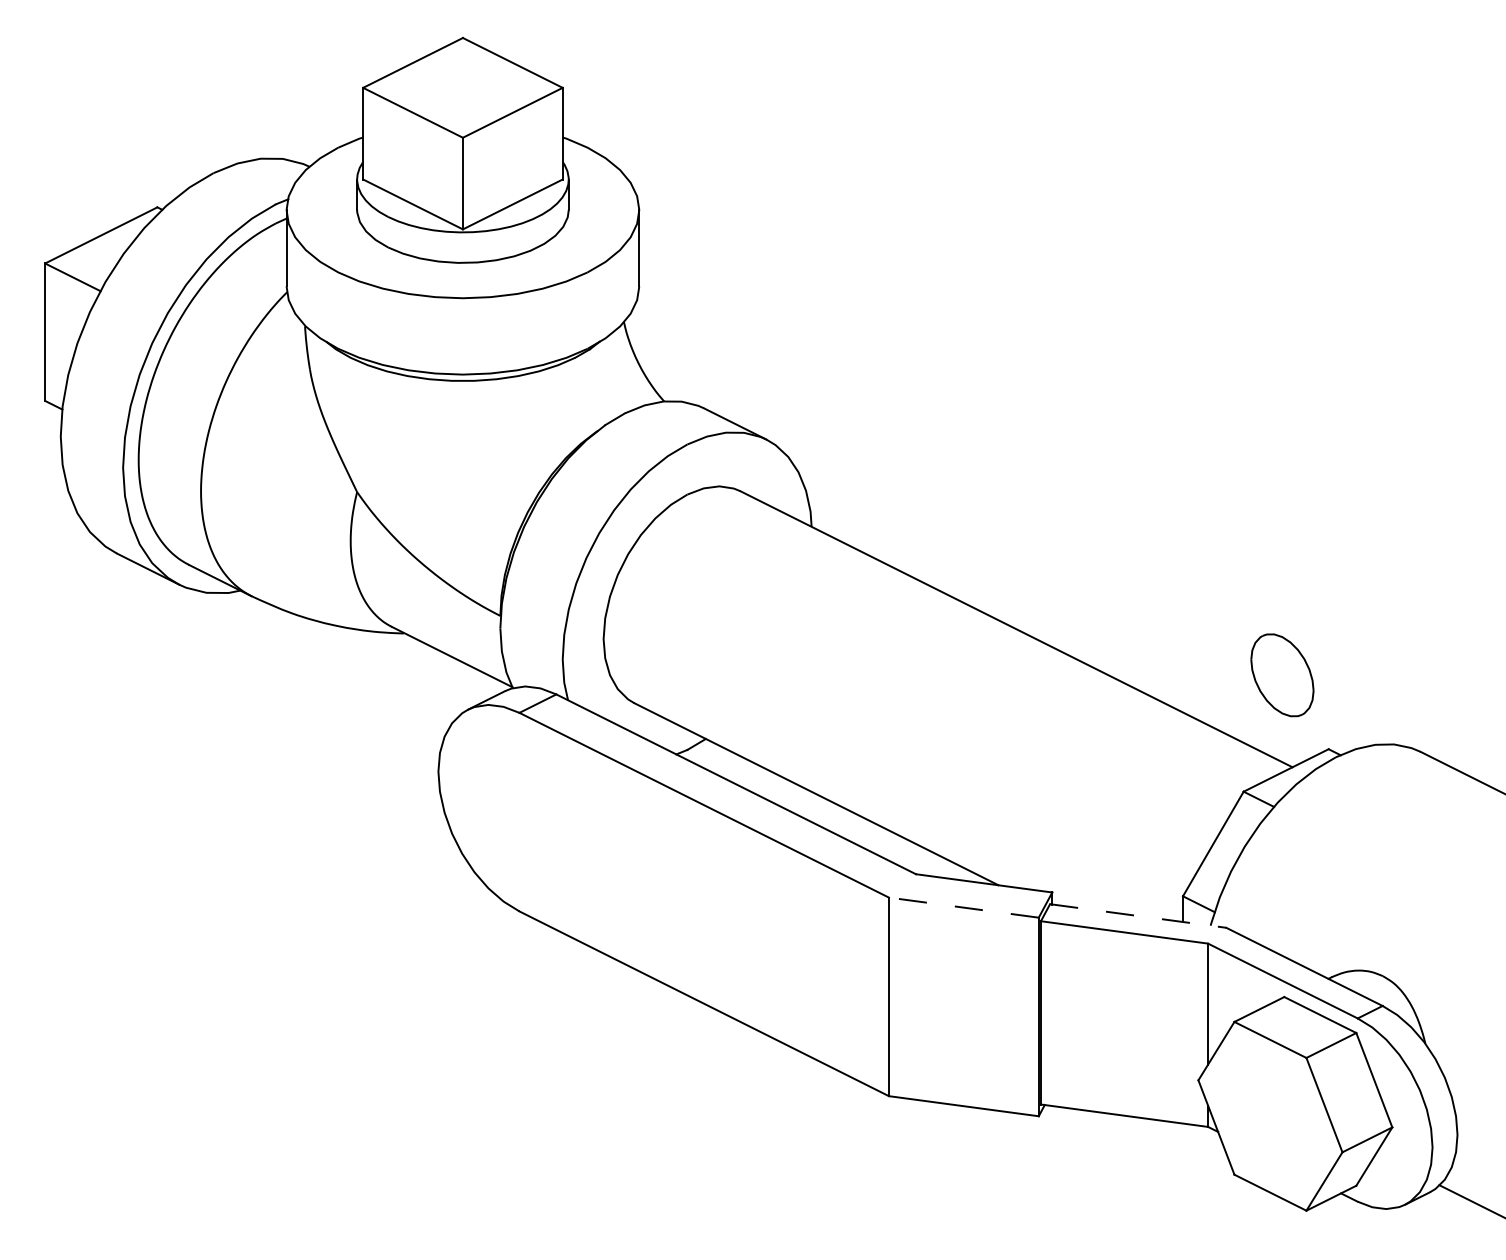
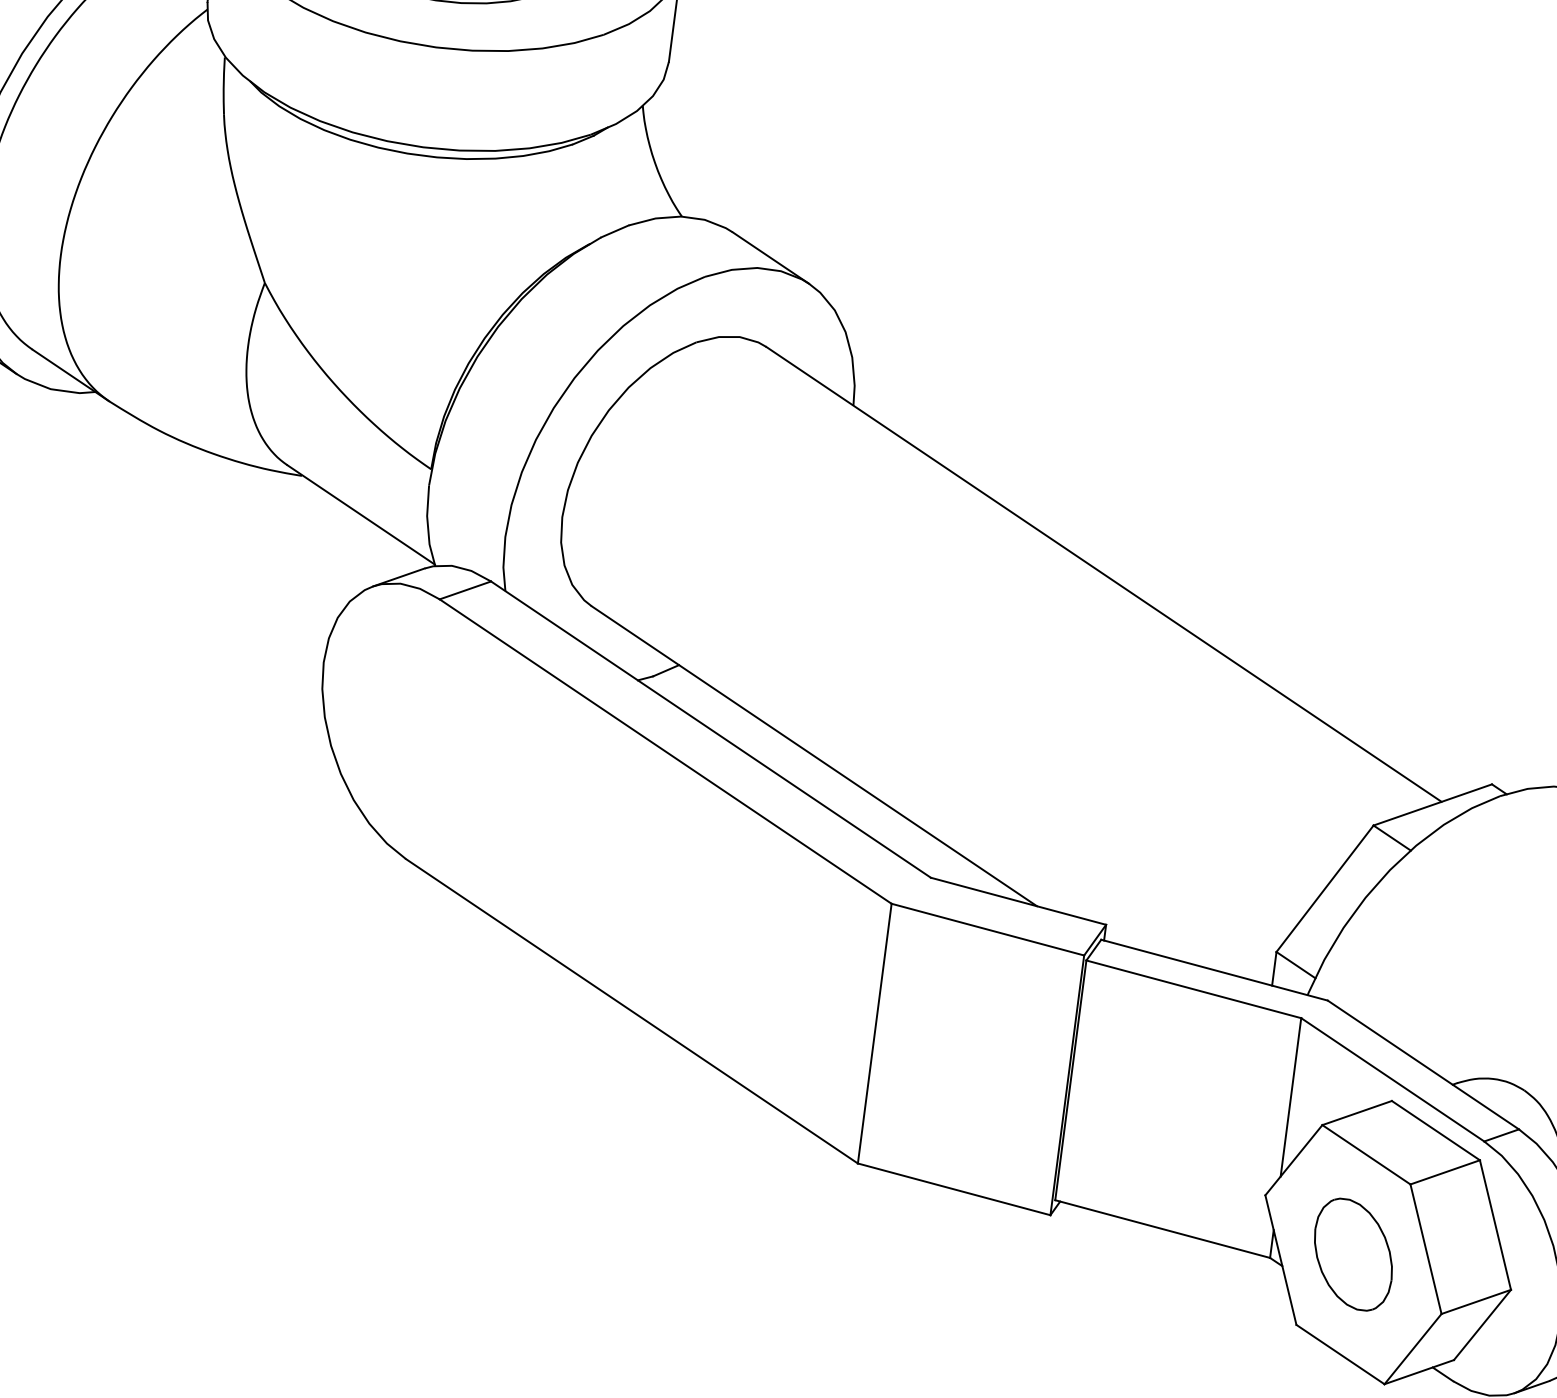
part: (1282, 675) -> (1353, 1254), moved
line: (963, 907) -> (987, 929), dashed -> solid
line: (1138, 916) -> (1214, 970), dashed -> solid

